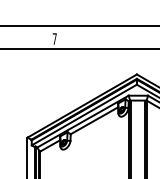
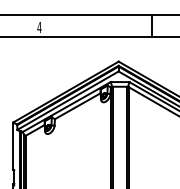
text: (54, 39) -> (39, 27), 7 -> 4

